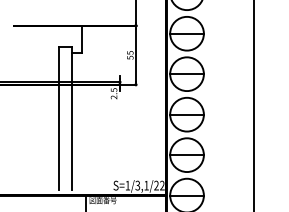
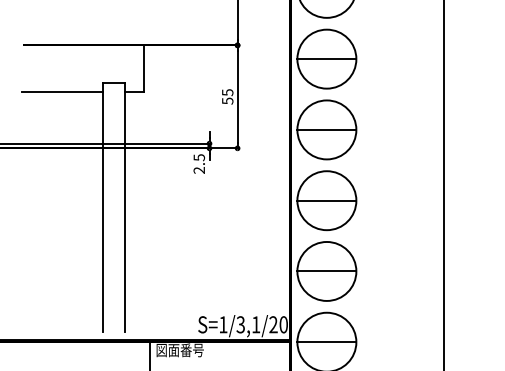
line: (35, 52) -> (61, 91), added
text: (162, 185) -> (283, 324), S=1/3,1/22 -> S=1/3,1/20

